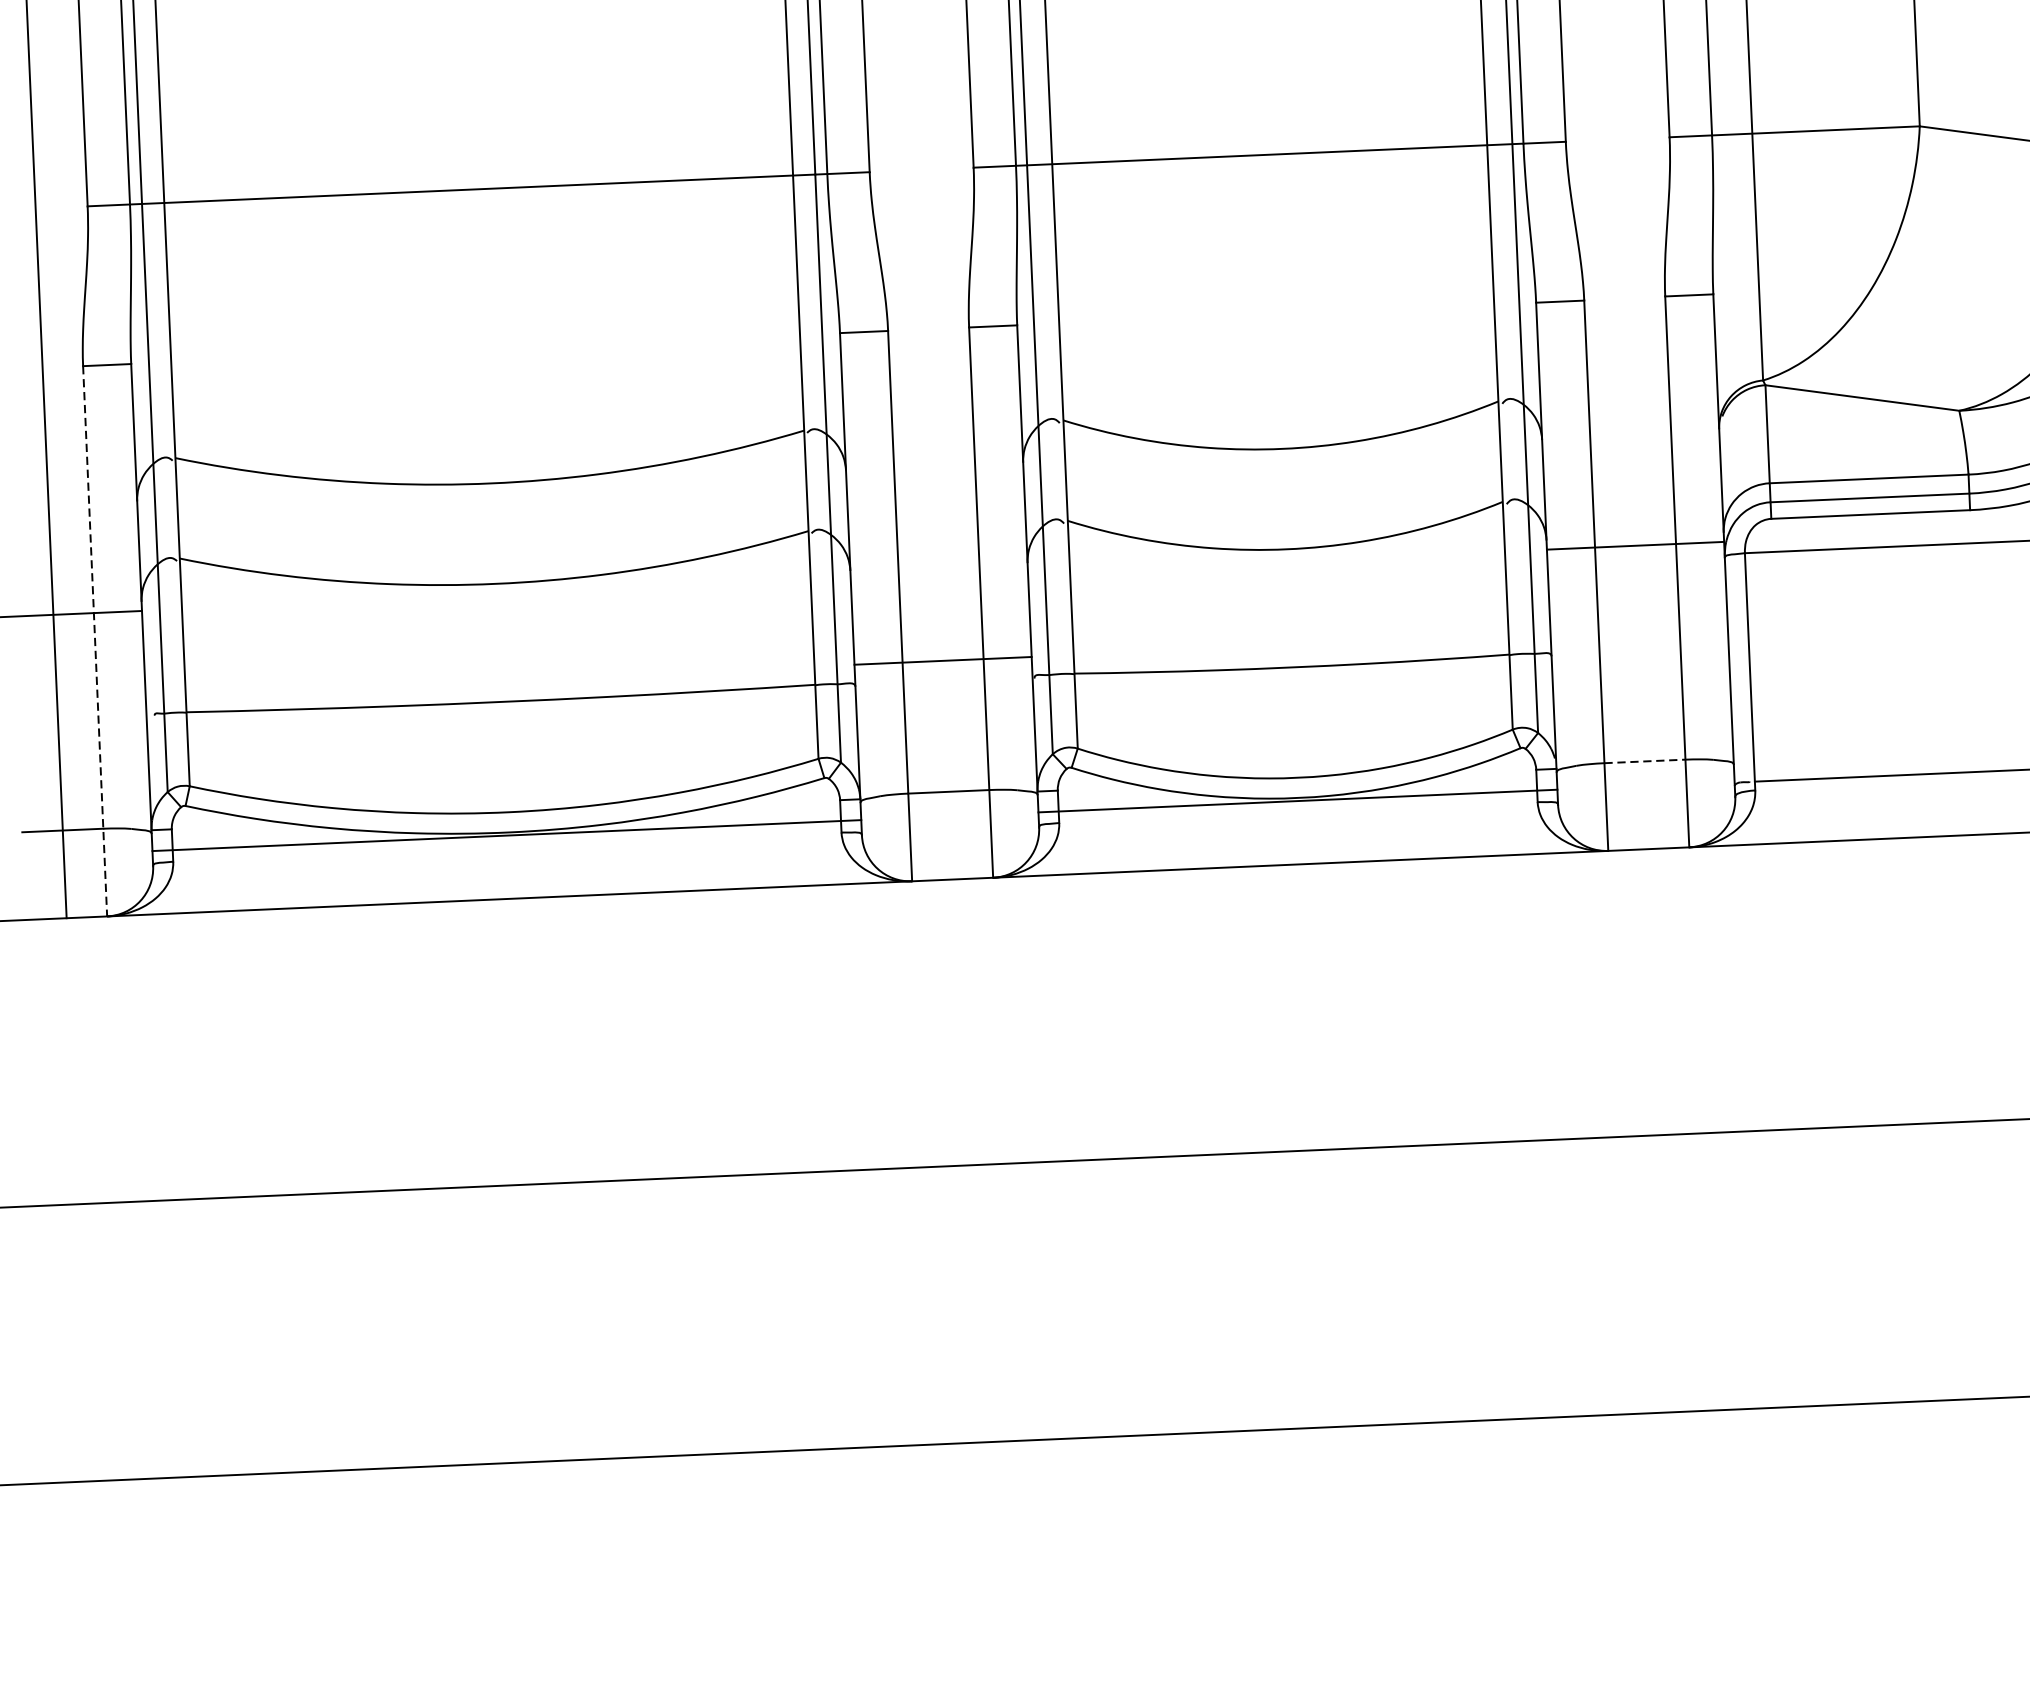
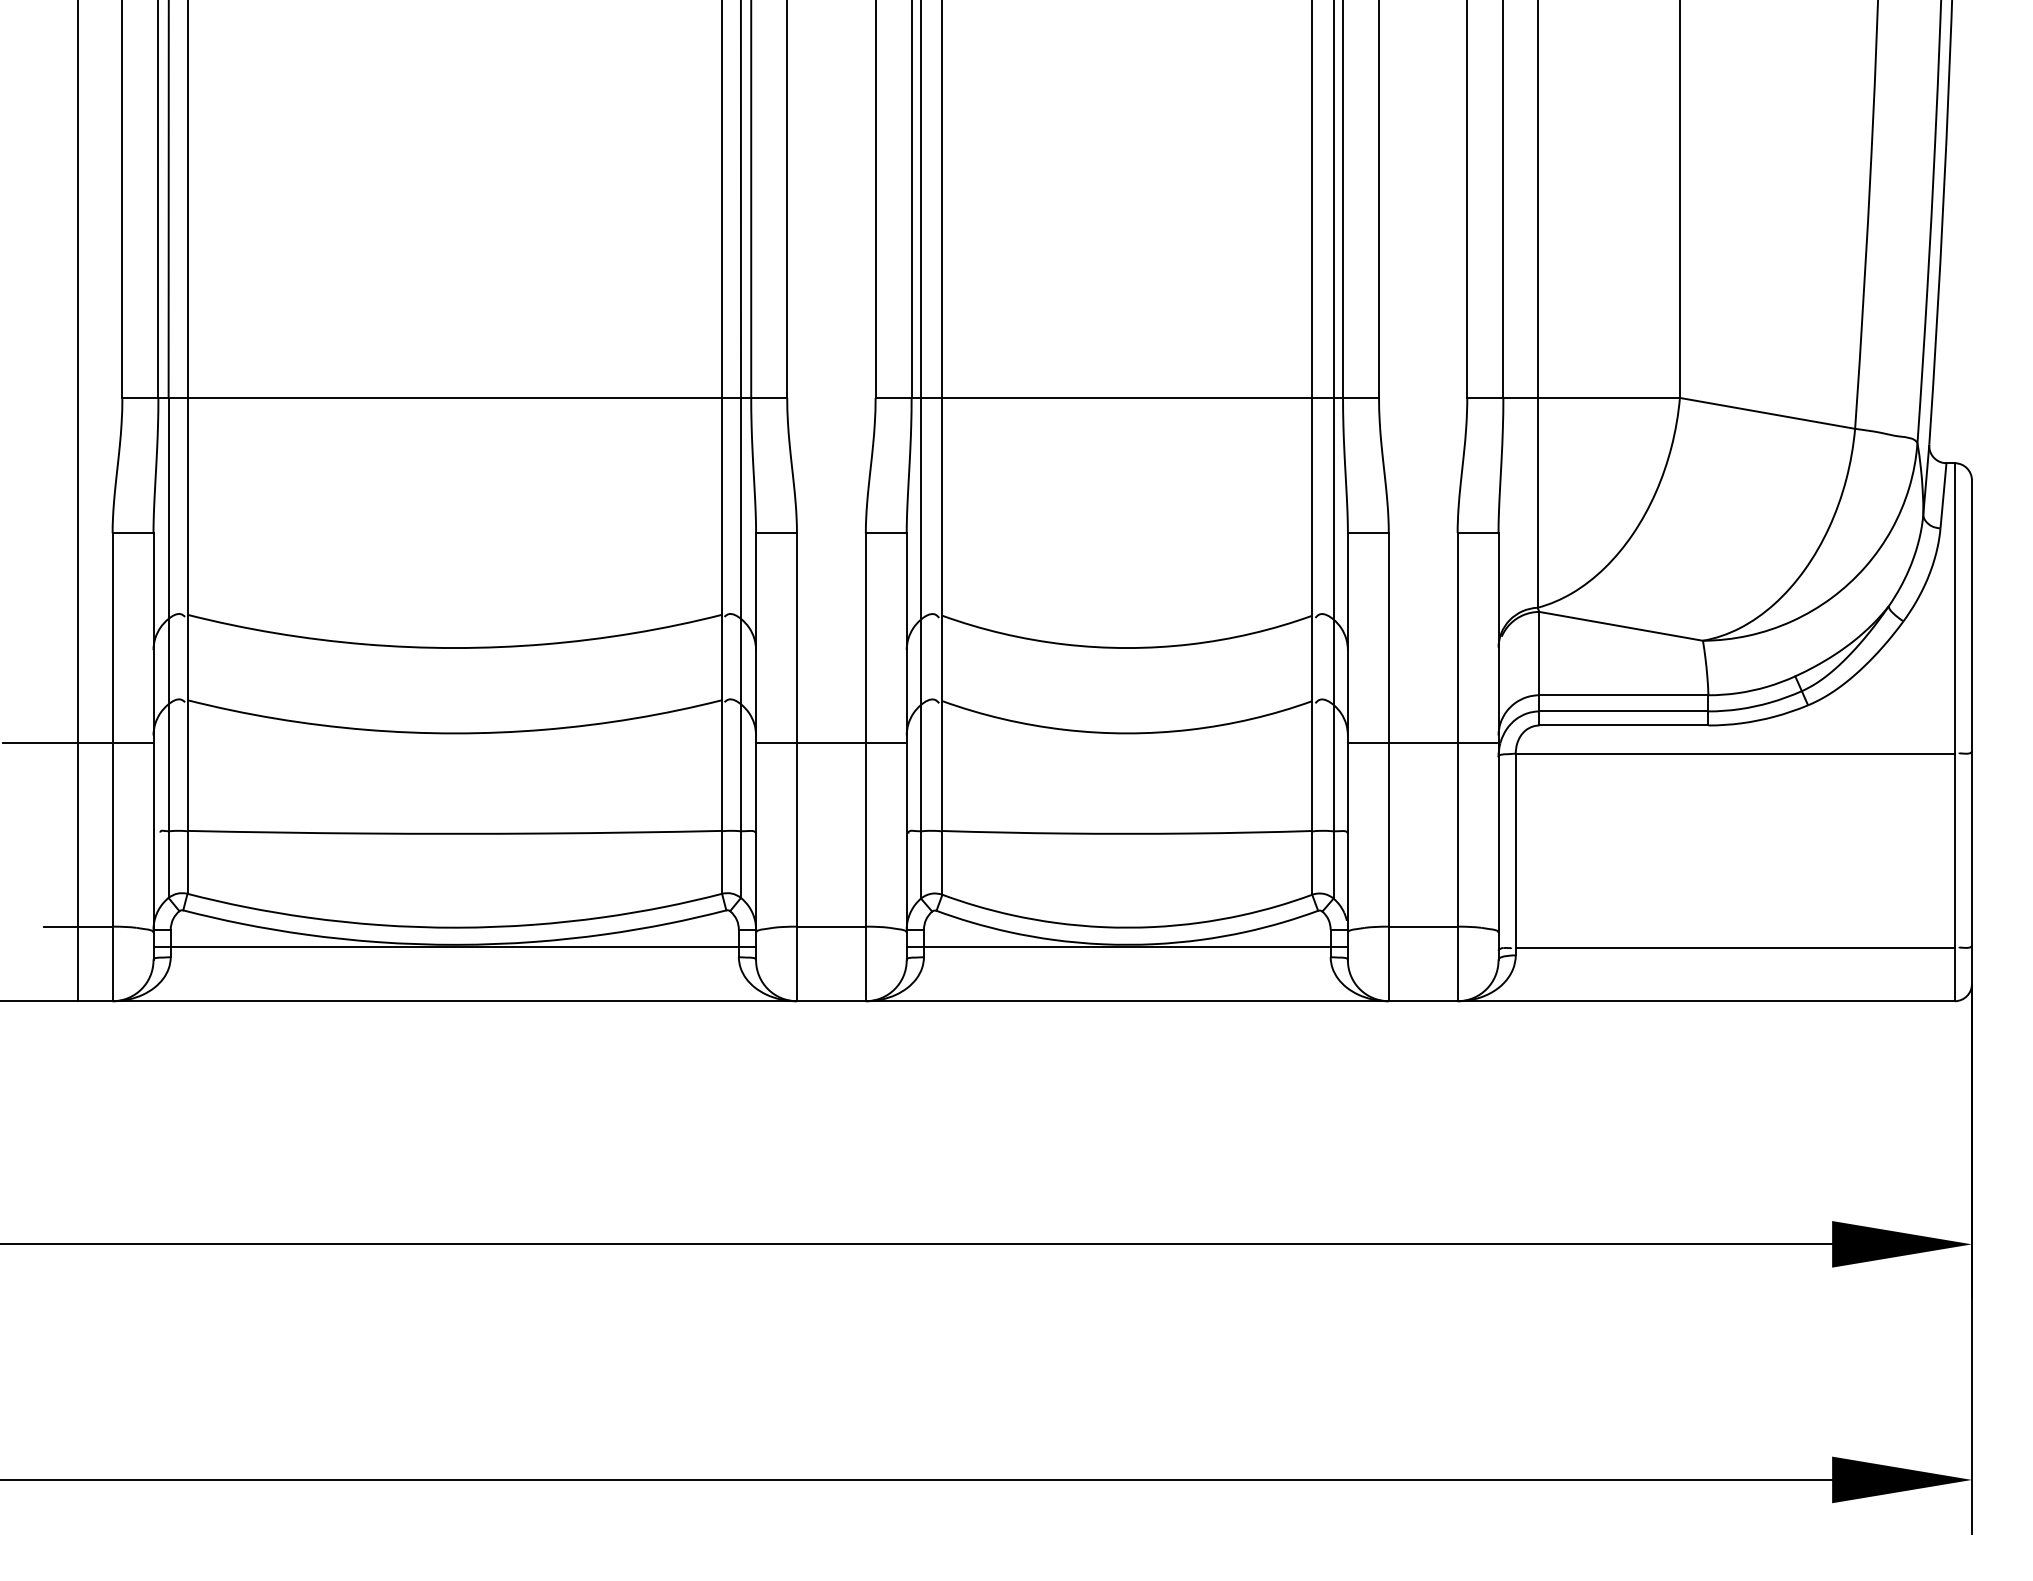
line: (94, 641) -> (112, 767), dashed -> solid
line: (943, 661) -> (831, 743), moved
line: (1645, 761) -> (1423, 926), dashed -> solid

